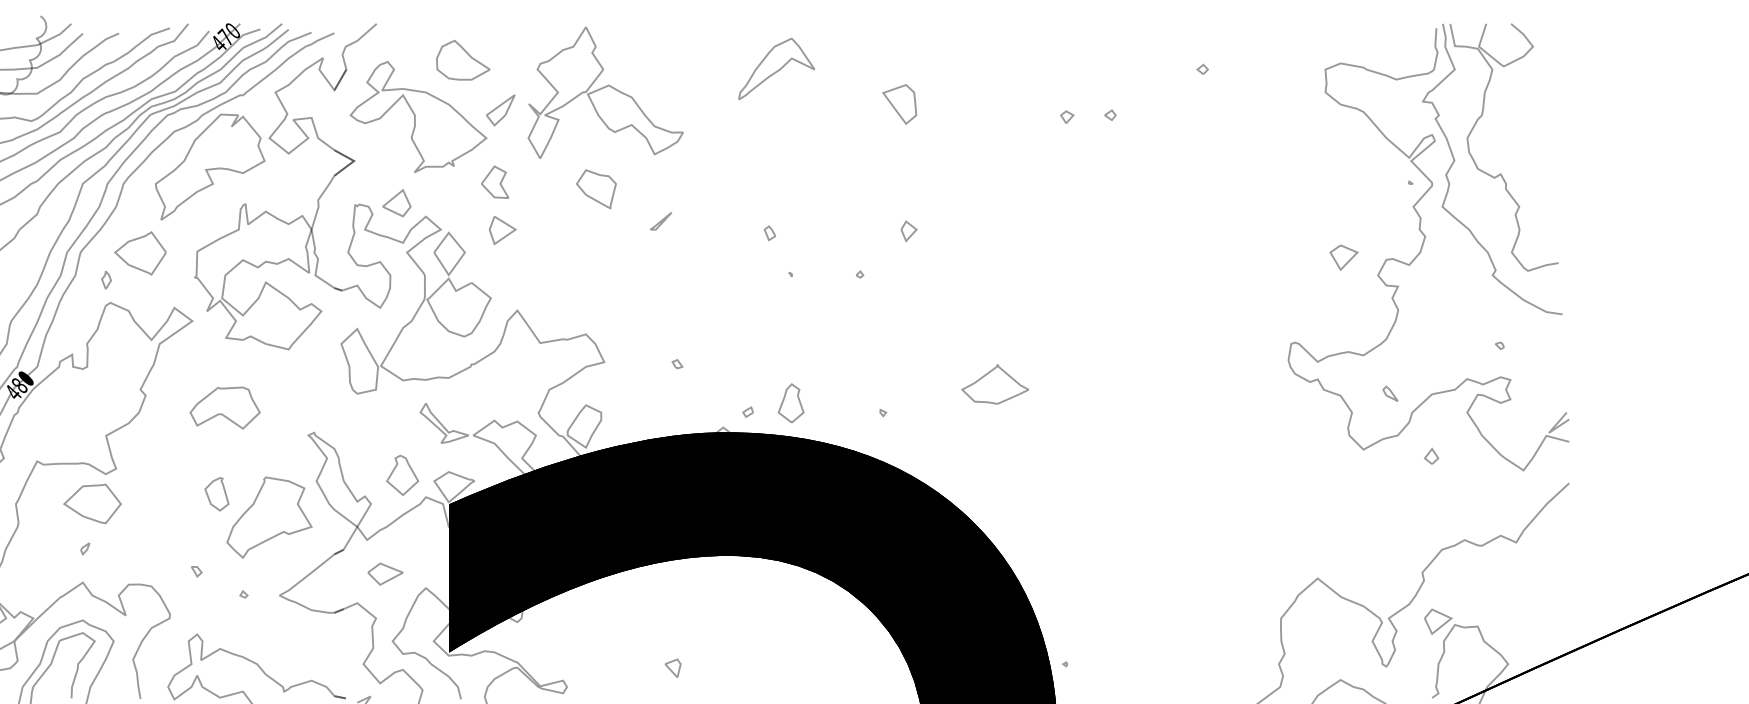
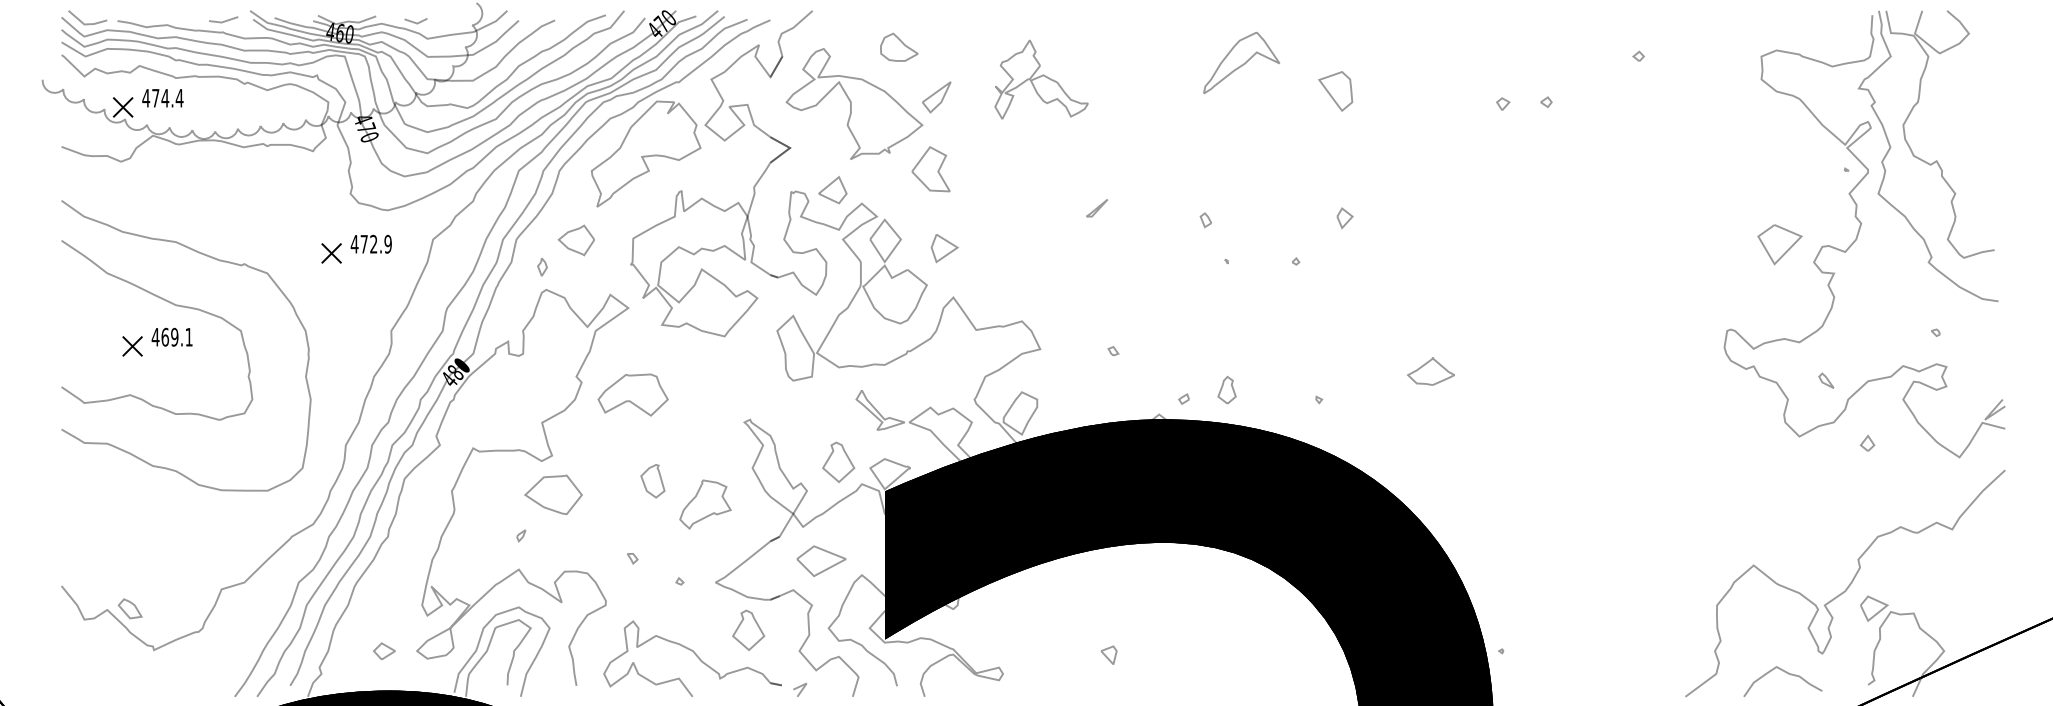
part: (463, 60) -> (899, 47), size x0.7
part: (776, 68) -> (1241, 62), moved
part: (605, 92) -> (1041, 79), size x0.6
part: (495, 181) -> (931, 168), size x1.4
part: (596, 189) -> (1032, 176), removed
part: (502, 230) -> (944, 248), moved
part: (140, 253) -> (576, 240), size x0.7
part: (1343, 257) -> (1779, 244), size x1.6
part: (994, 384) -> (1430, 371), size x0.7
part: (790, 402) -> (1226, 389), size x0.7
part: (224, 407) -> (632, 394), moved
part: (92, 503) -> (553, 494), moved
part: (269, 517) -> (705, 504), size x0.6
part: (385, 573) -> (821, 560), size x1.4
part: (312, 642) -> (748, 629), added

